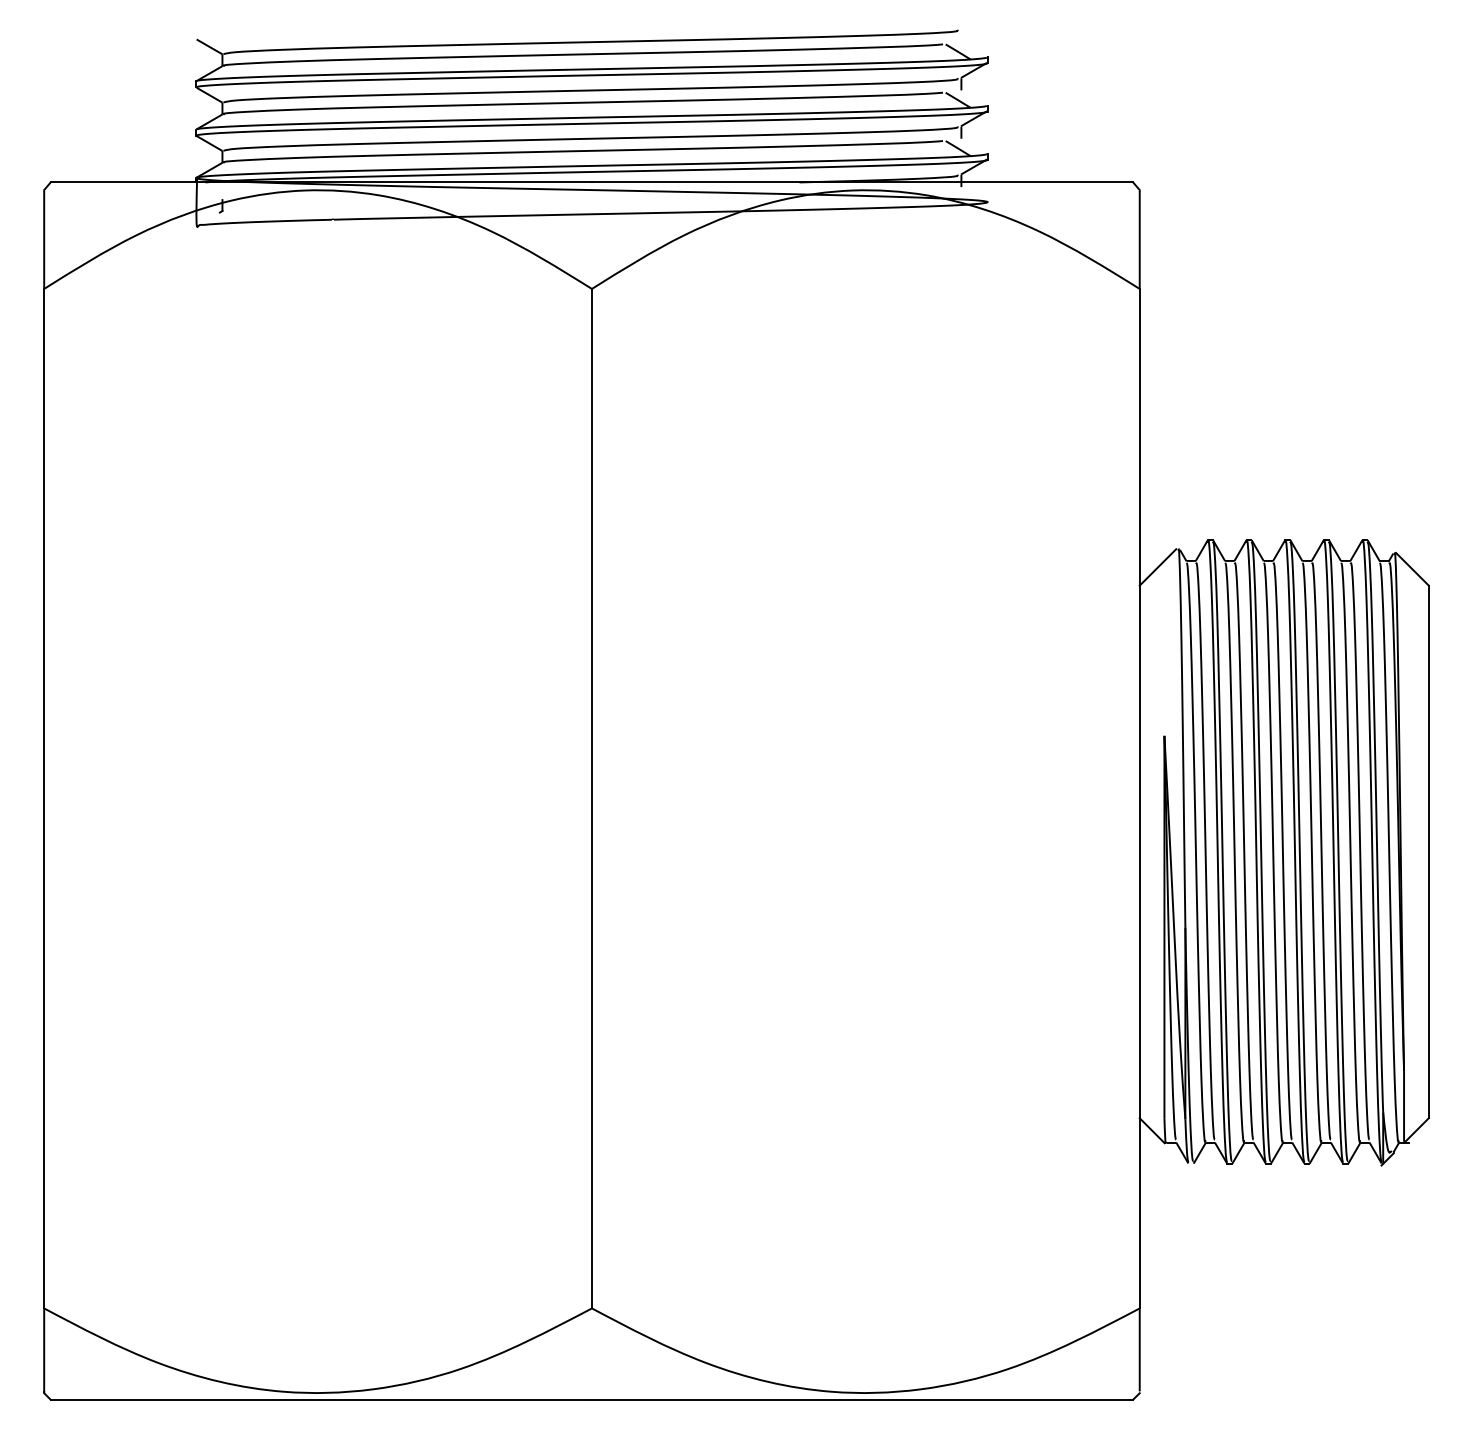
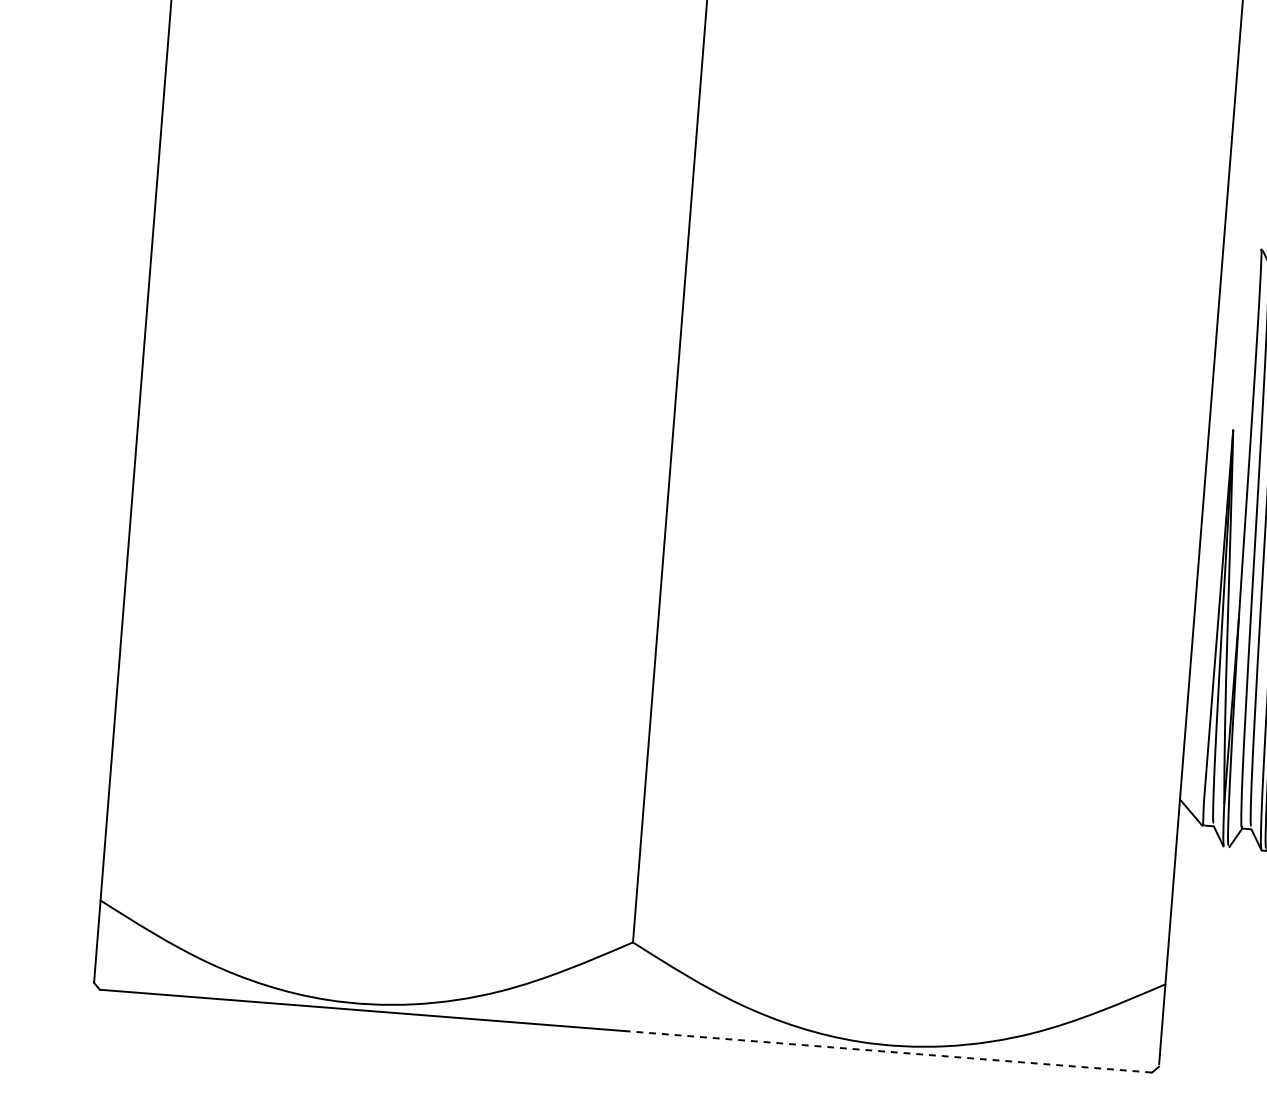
line: (1157, 567) -> (1239, 265), removed
line: (862, 1399) -> (888, 1051), solid -> dashed

